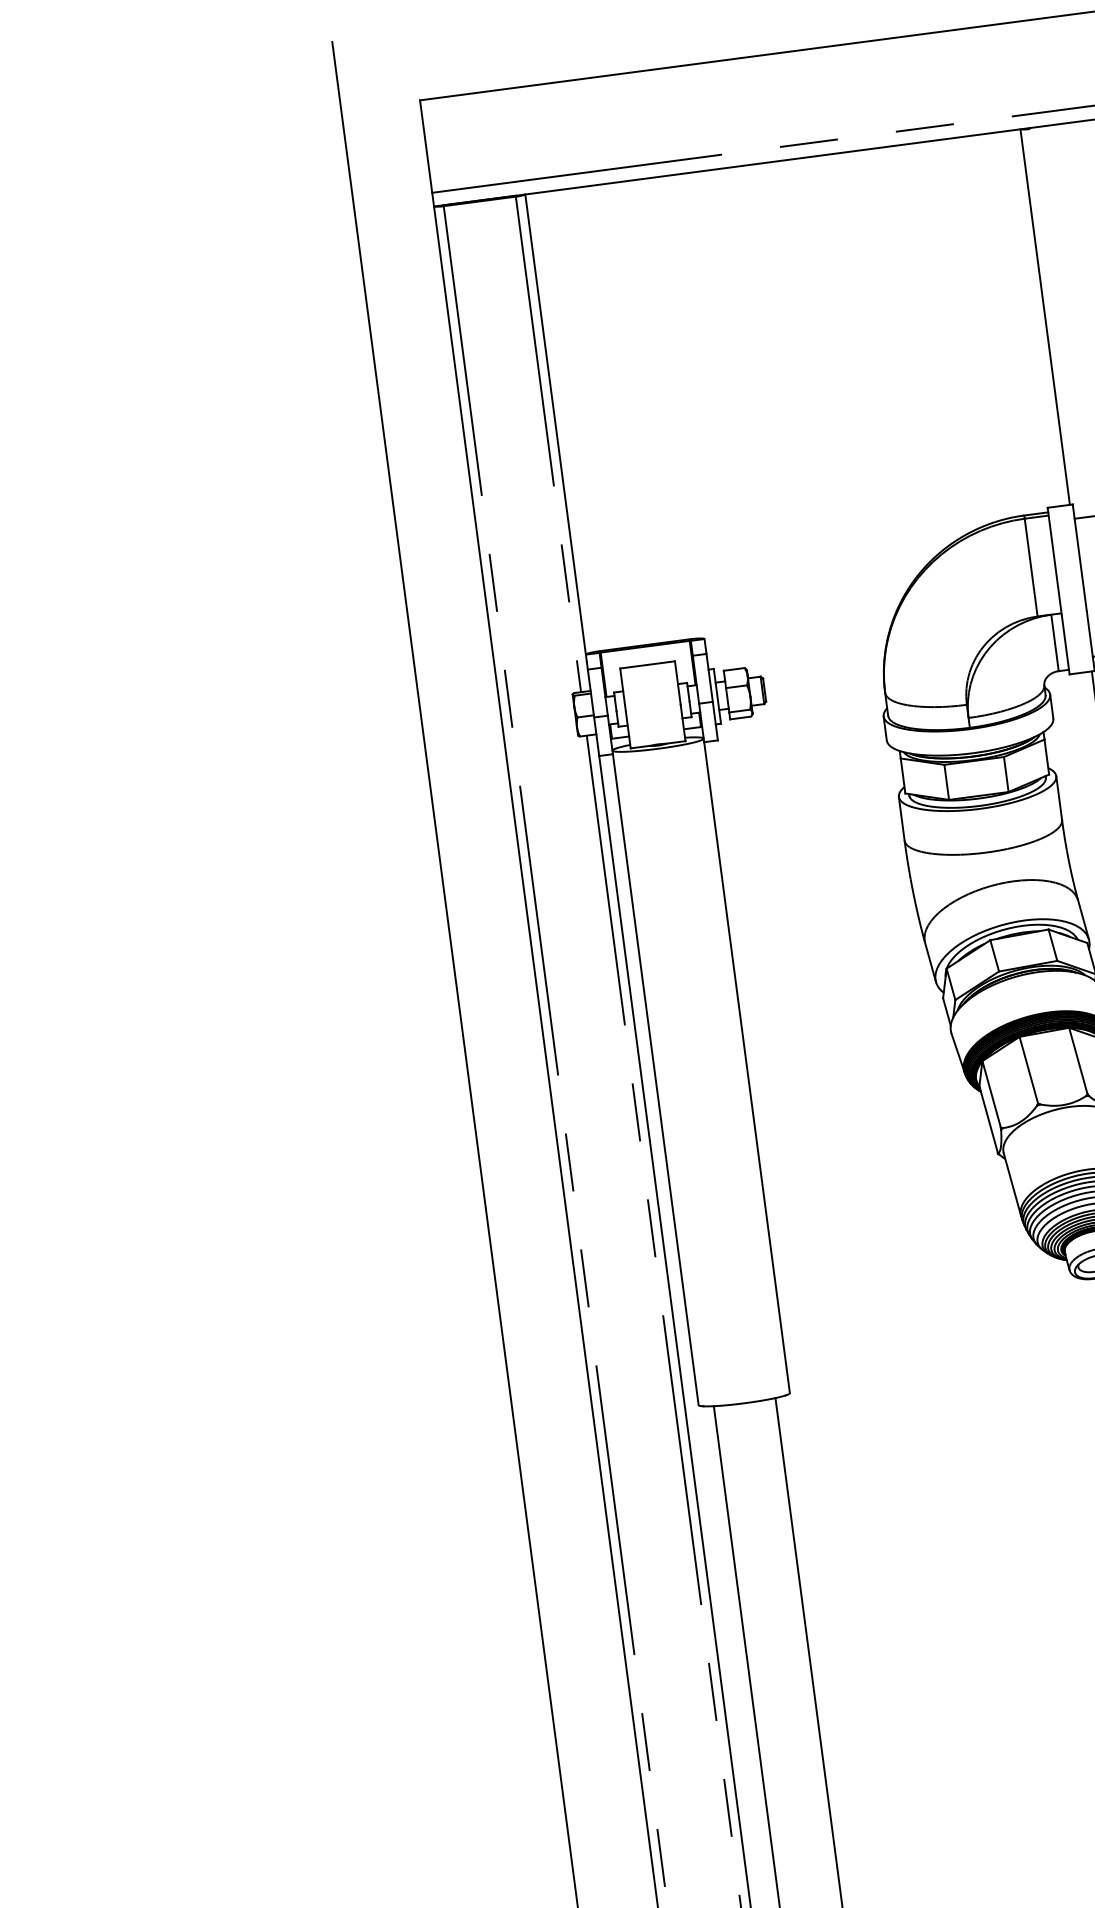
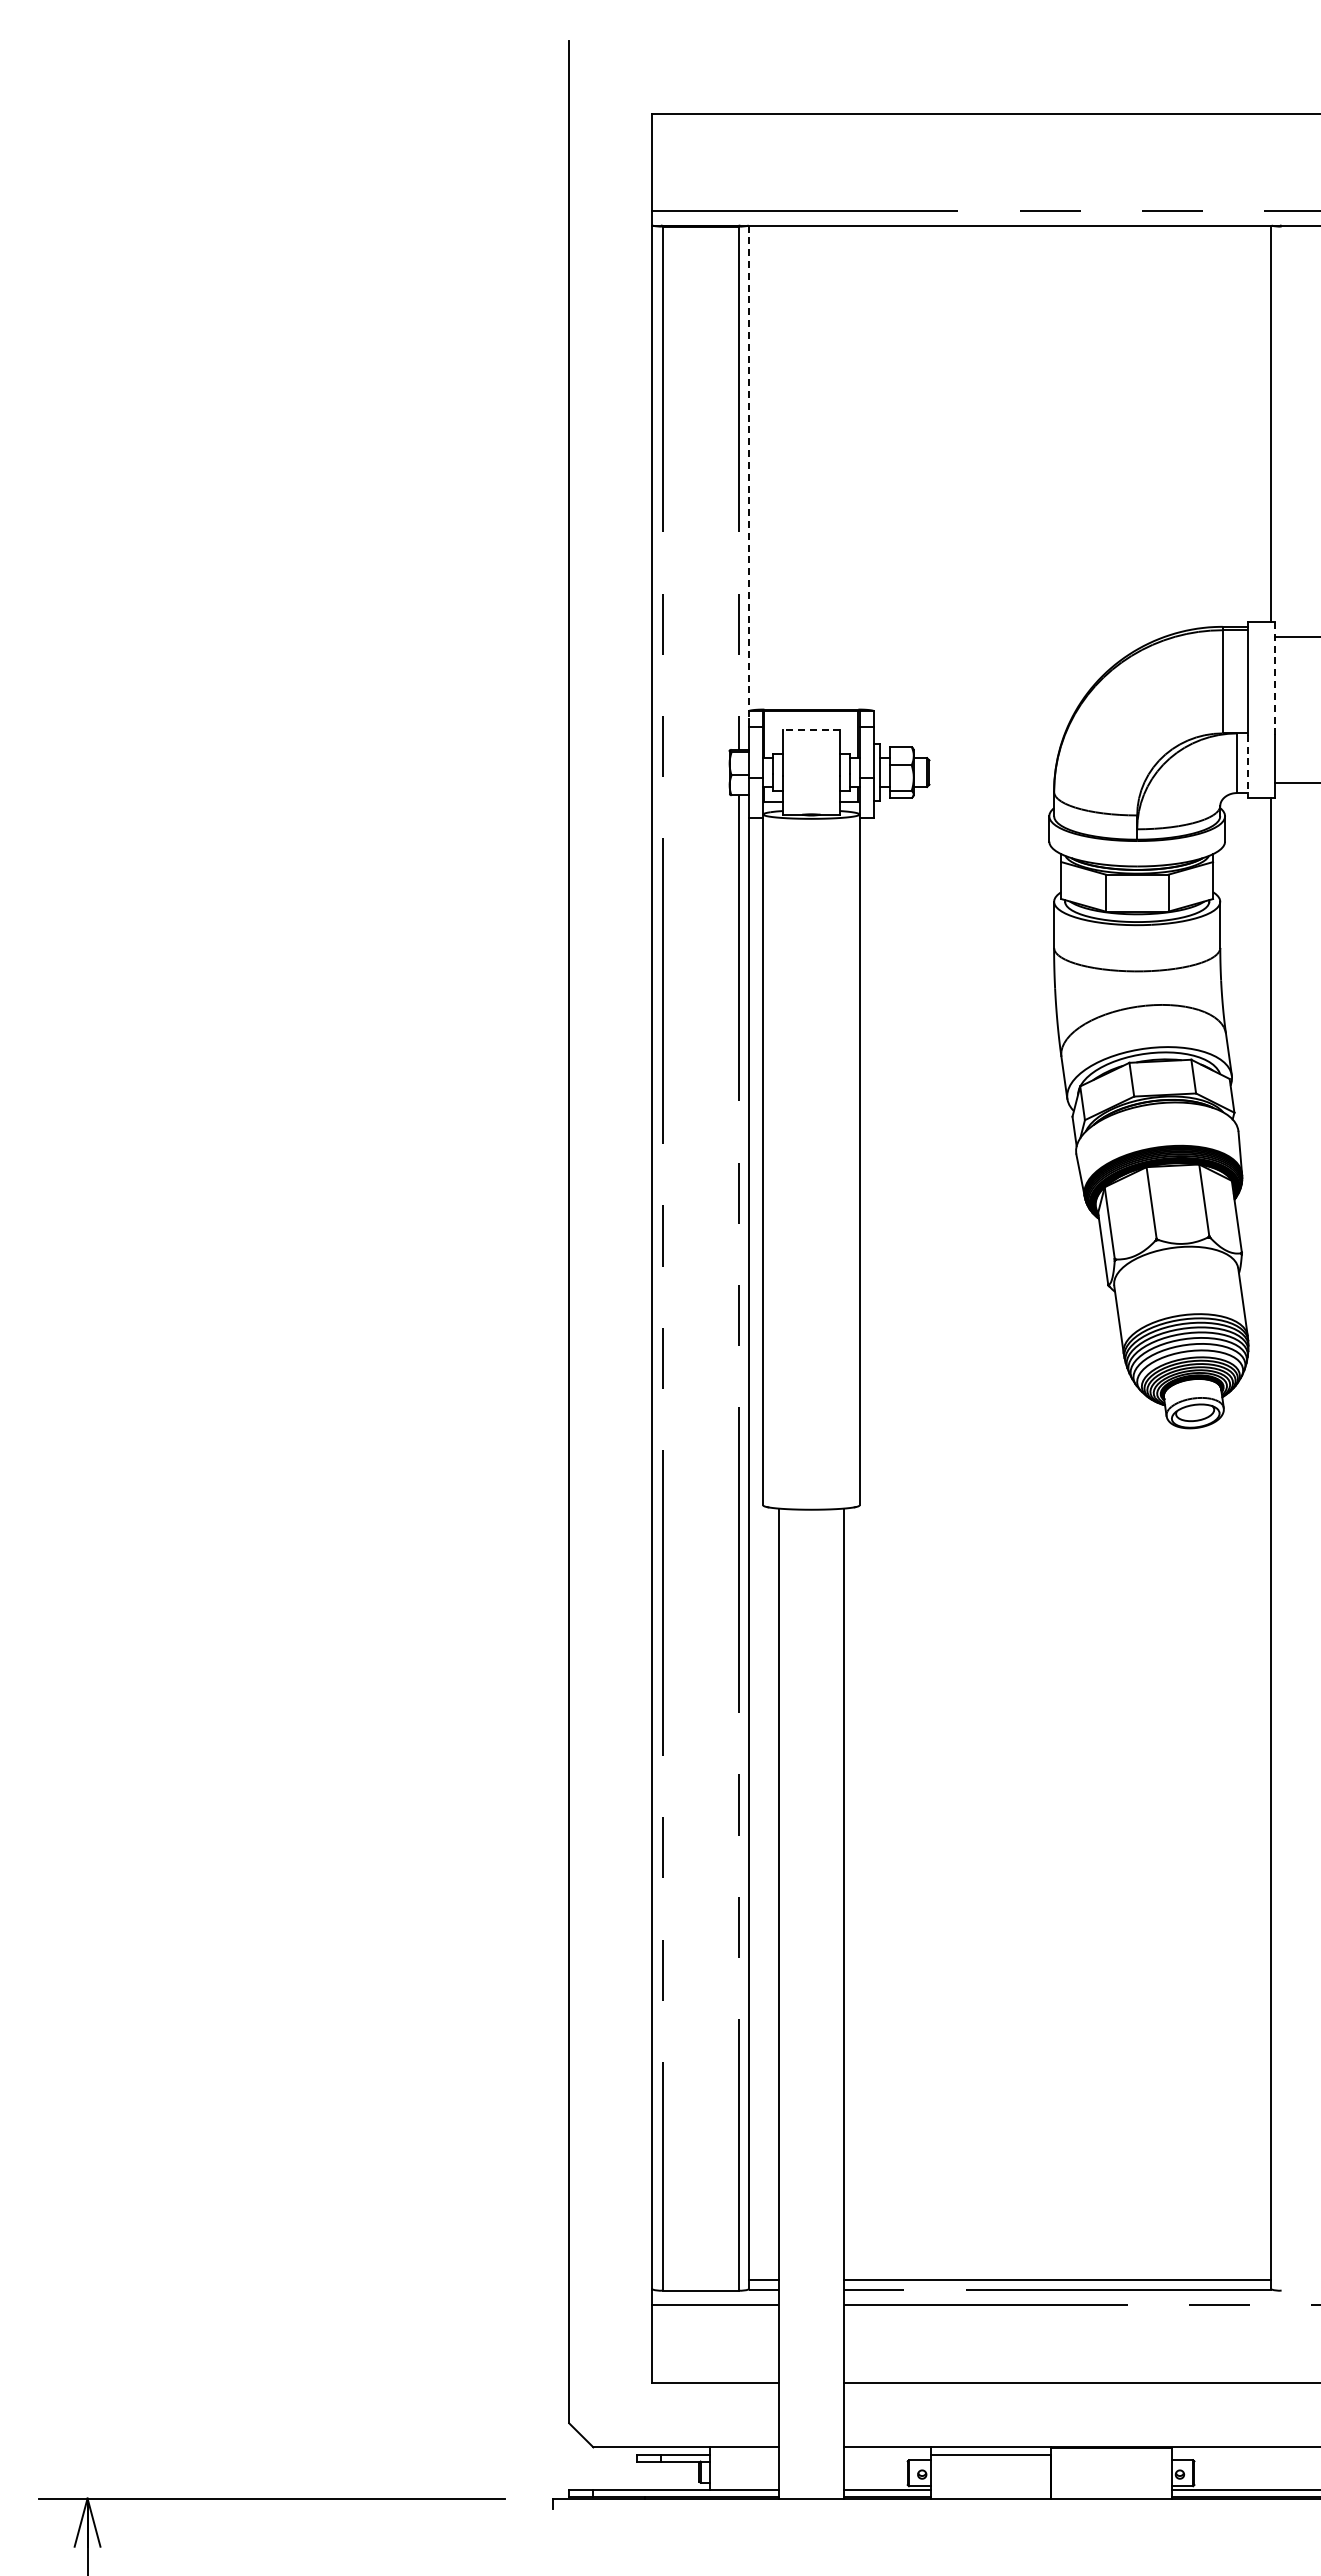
line: (555, 428) -> (748, 472), solid -> dashed
line: (1079, 557) -> (1274, 678), solid -> dashed
line: (1065, 644) -> (1247, 766), solid -> dashed
line: (647, 665) -> (811, 730), solid -> dashed

